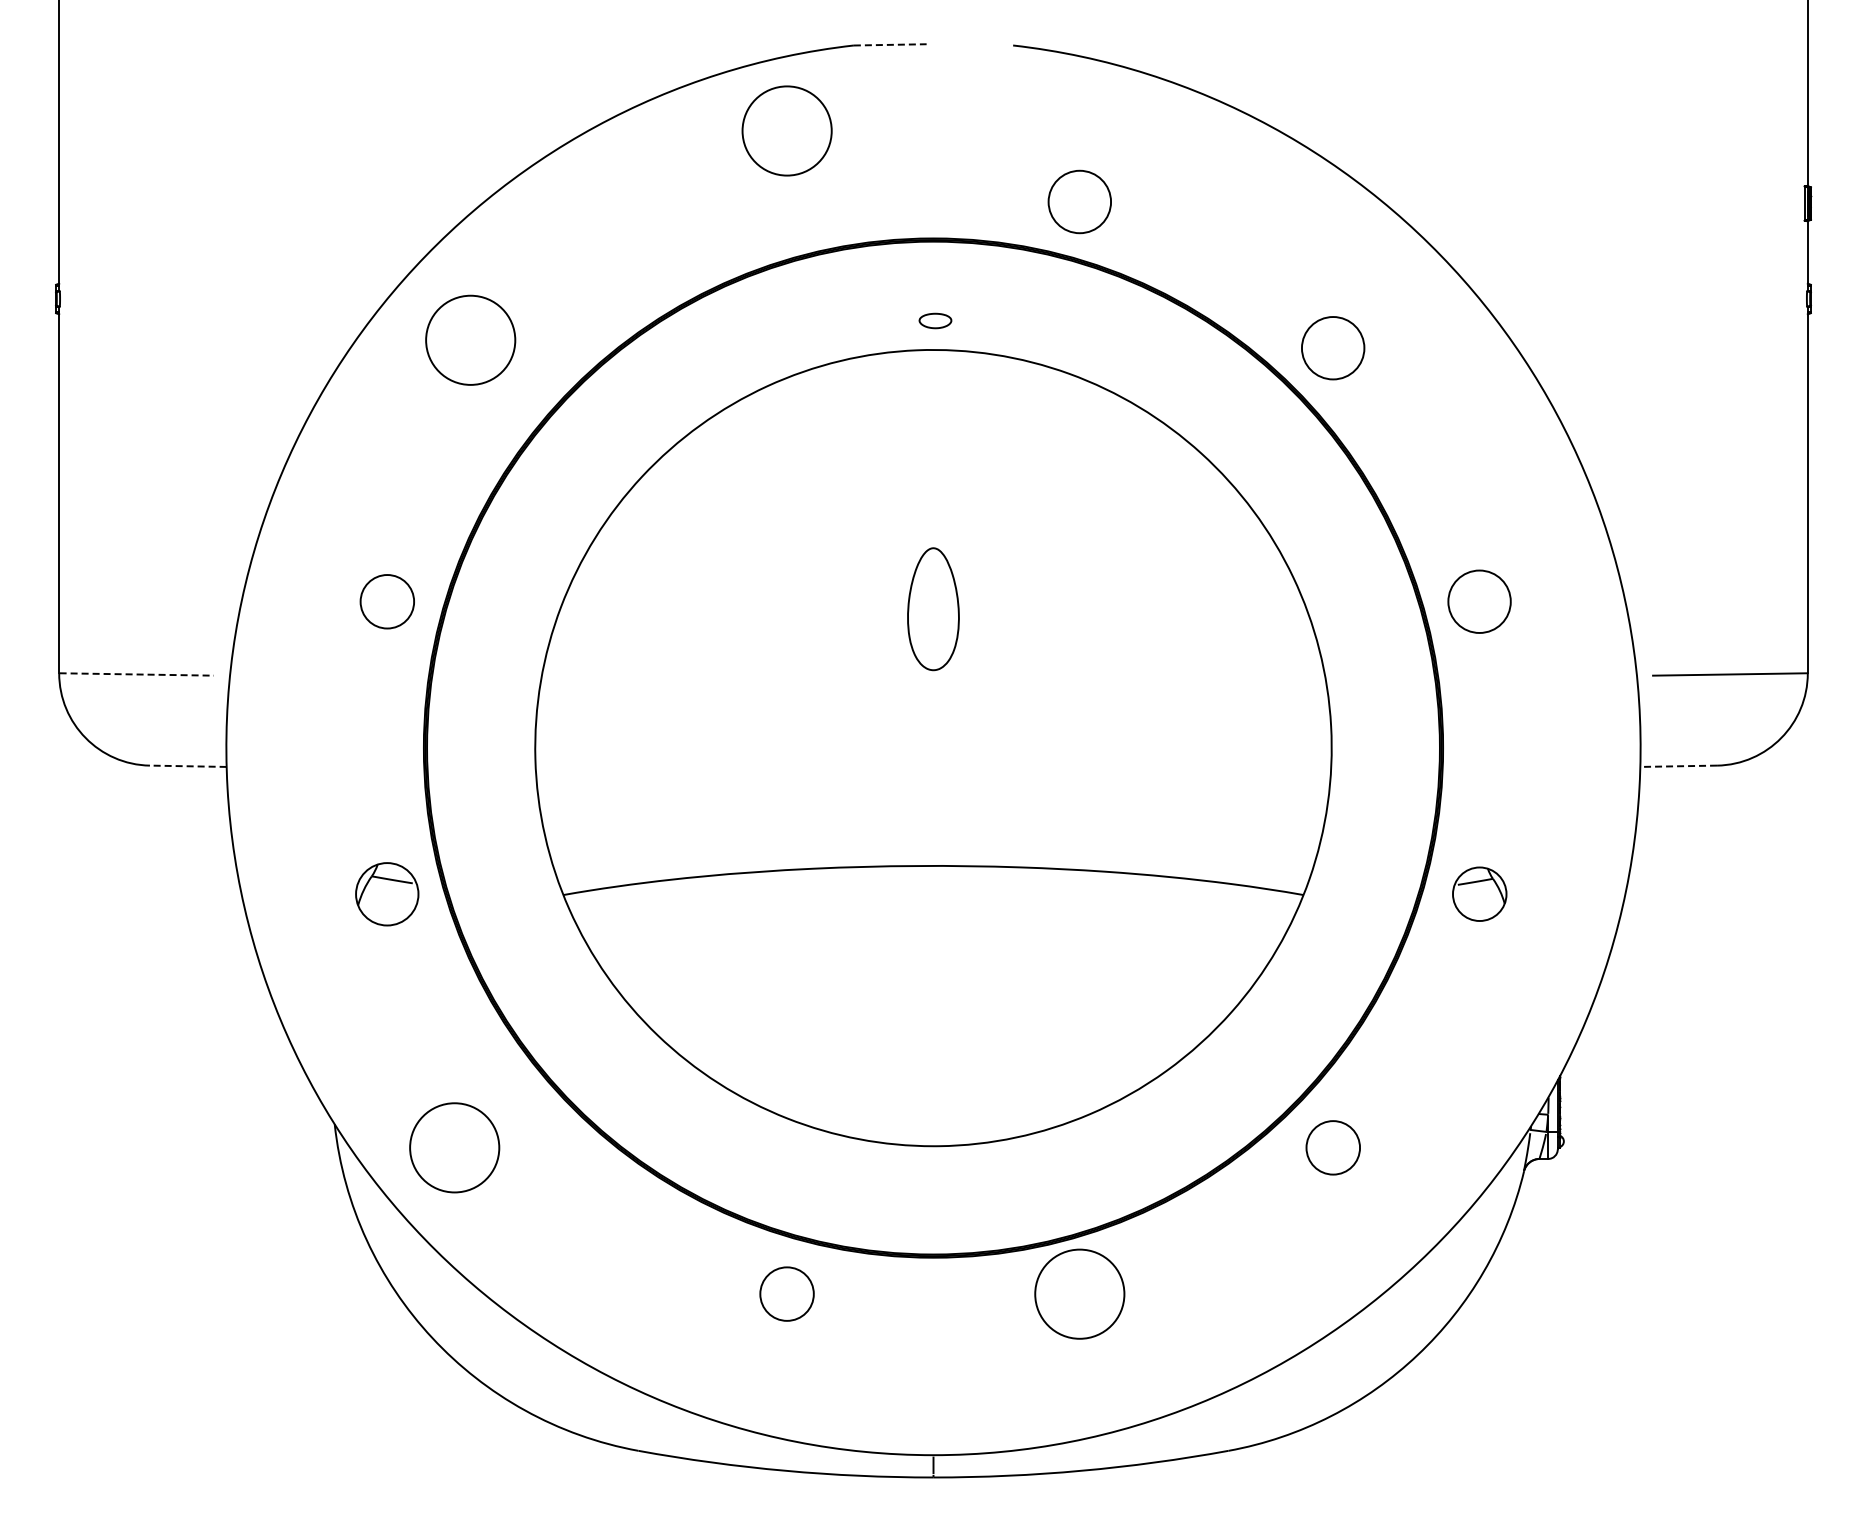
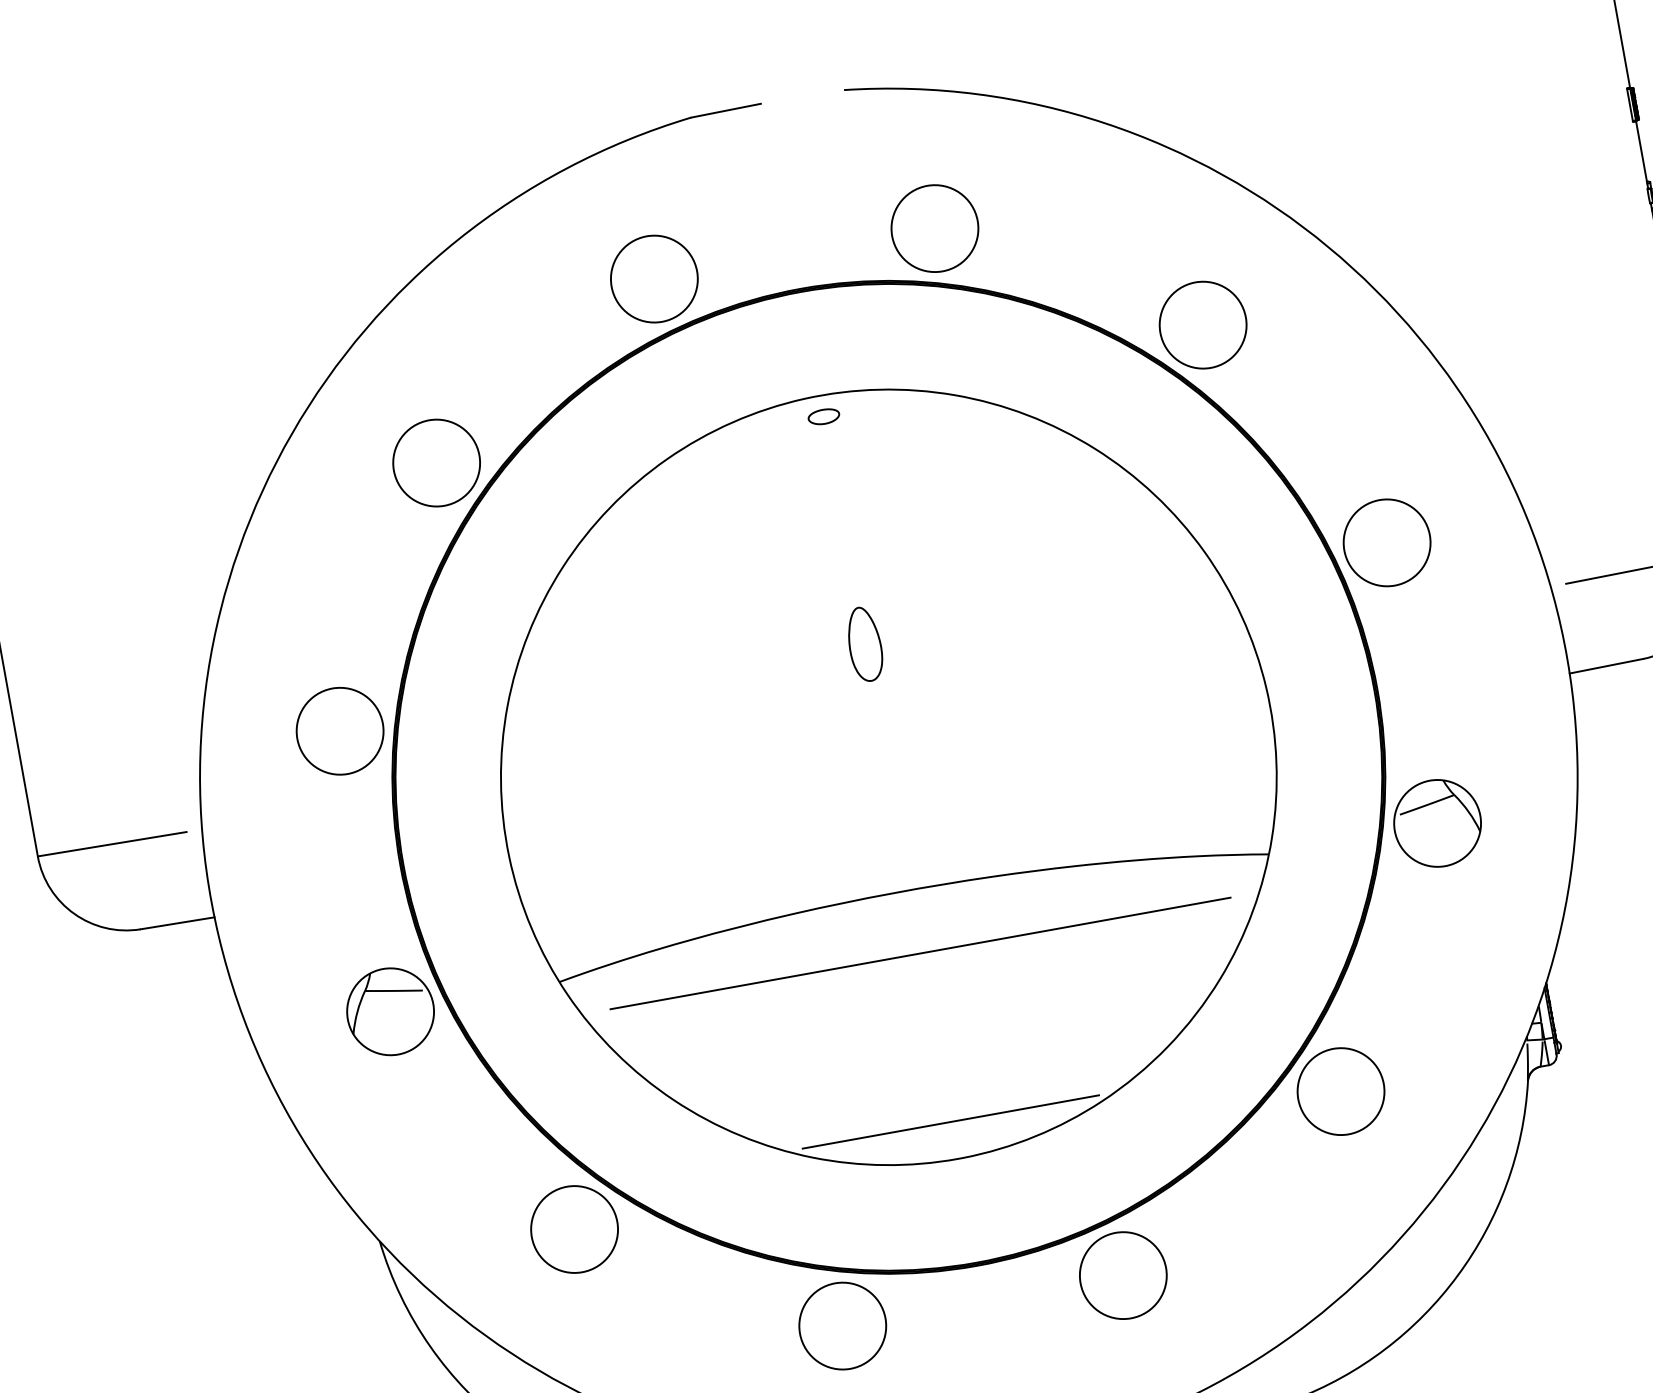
line: (890, 44) -> (726, 110), dashed -> solid
circle: (786, 130) -> (653, 278), moved
circle: (1079, 201) -> (934, 228), size x1.43
part: (935, 320) -> (823, 416), moved
circle: (470, 339) -> (436, 462), moved
circle: (1332, 347) -> (1202, 324), size x1.43
circle: (386, 601) -> (339, 731), size x1.67
circle: (1479, 601) -> (1386, 542), size x1.43
part: (933, 609) -> (864, 644), size x0.62
line: (137, 674) -> (113, 844), dashed -> solid
line: (187, 766) -> (176, 923), dashed -> solid
line: (1678, 766) -> (1606, 666), dashed -> solid
part: (386, 893) -> (389, 1011), size x1.43
part: (1479, 893) -> (1437, 822), size x1.67
line: (933, 931) -> (920, 953), added
line: (933, 1107) -> (950, 1121), added
circle: (454, 1147) -> (574, 1229), moved
circle: (1332, 1147) -> (1340, 1091), size x1.67
circle: (786, 1293) -> (842, 1325), size x1.67

